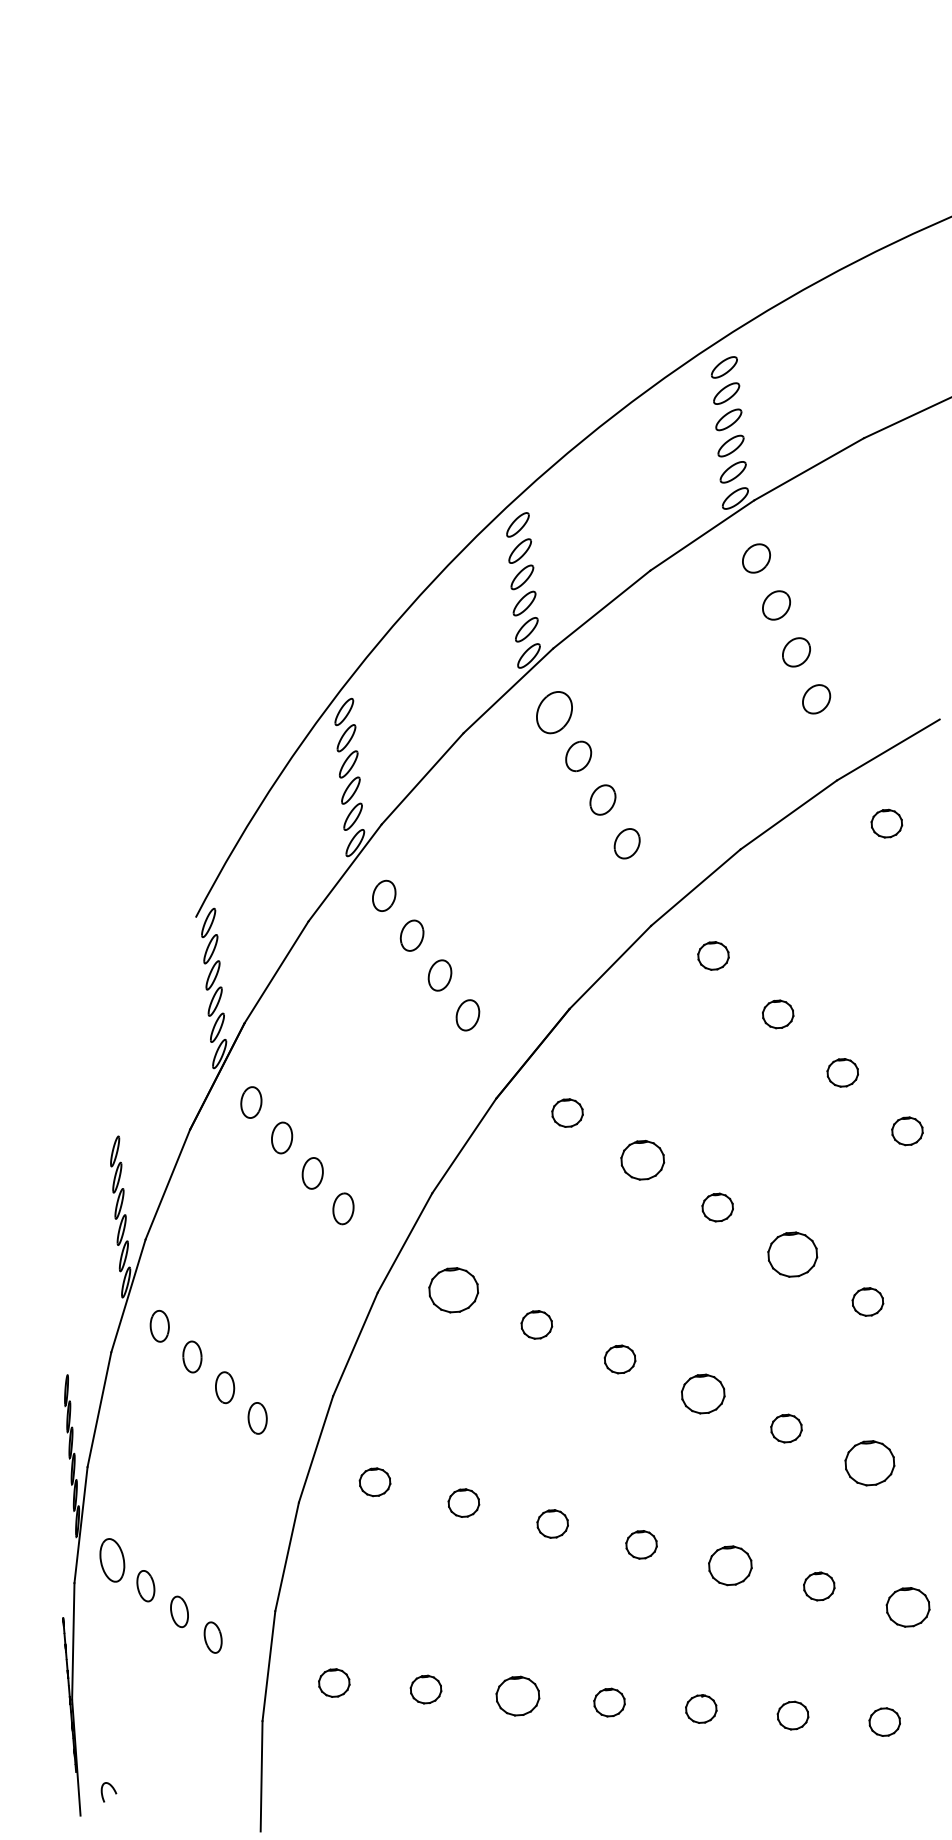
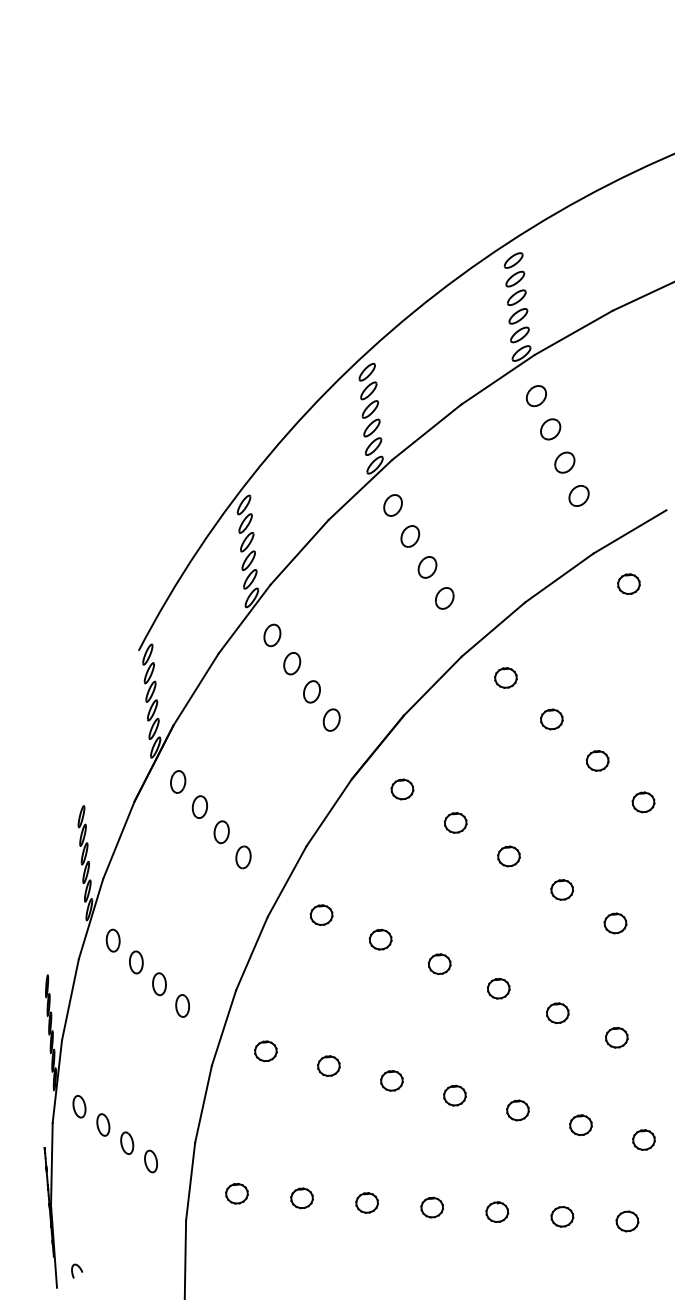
part: (553, 712) -> (392, 505), size x0.71
part: (642, 1160) -> (455, 823), size x0.71
part: (792, 1254) -> (561, 889), size x0.62
part: (453, 1290) -> (321, 915), size x0.62
part: (703, 1393) -> (498, 988), size x0.71
part: (869, 1462) -> (616, 1037), size x0.62
part: (111, 1560) -> (78, 1106), size x0.71
part: (730, 1565) -> (518, 1110), size x0.71
part: (907, 1607) -> (643, 1140), size x0.71
part: (517, 1695) -> (366, 1202), size x0.71

